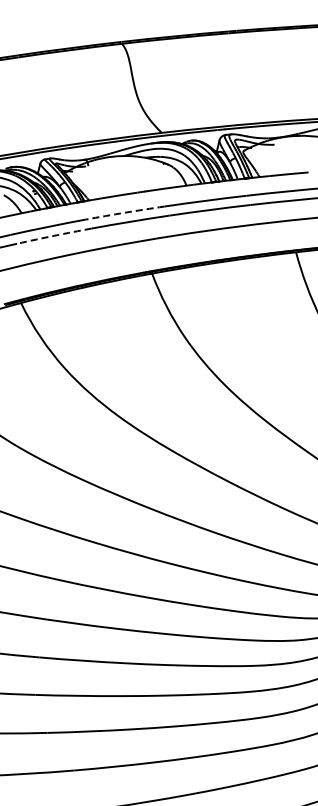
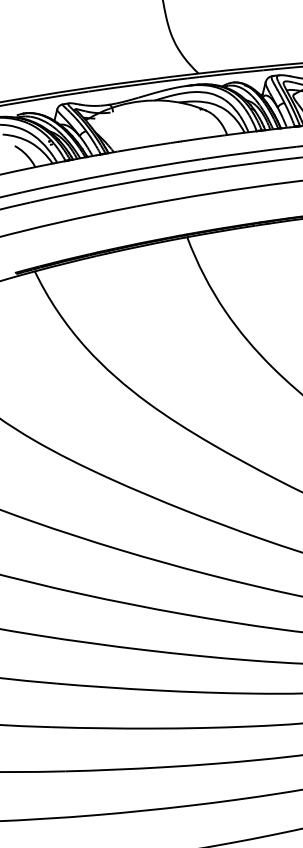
arc: (125, 212) -> (156, 166), dashed -> solid
arc: (54, 235) -> (73, 192), dashed -> solid

